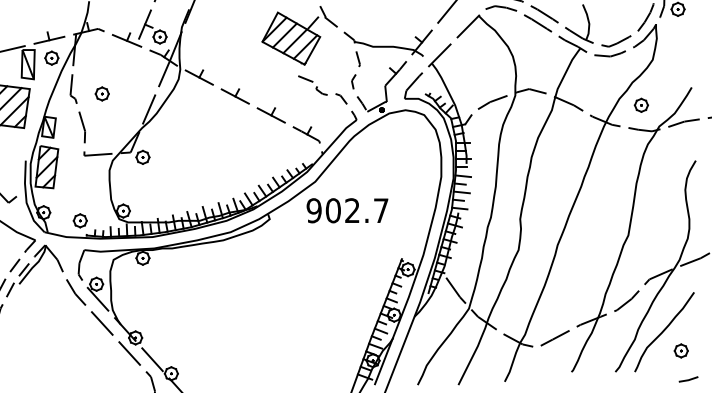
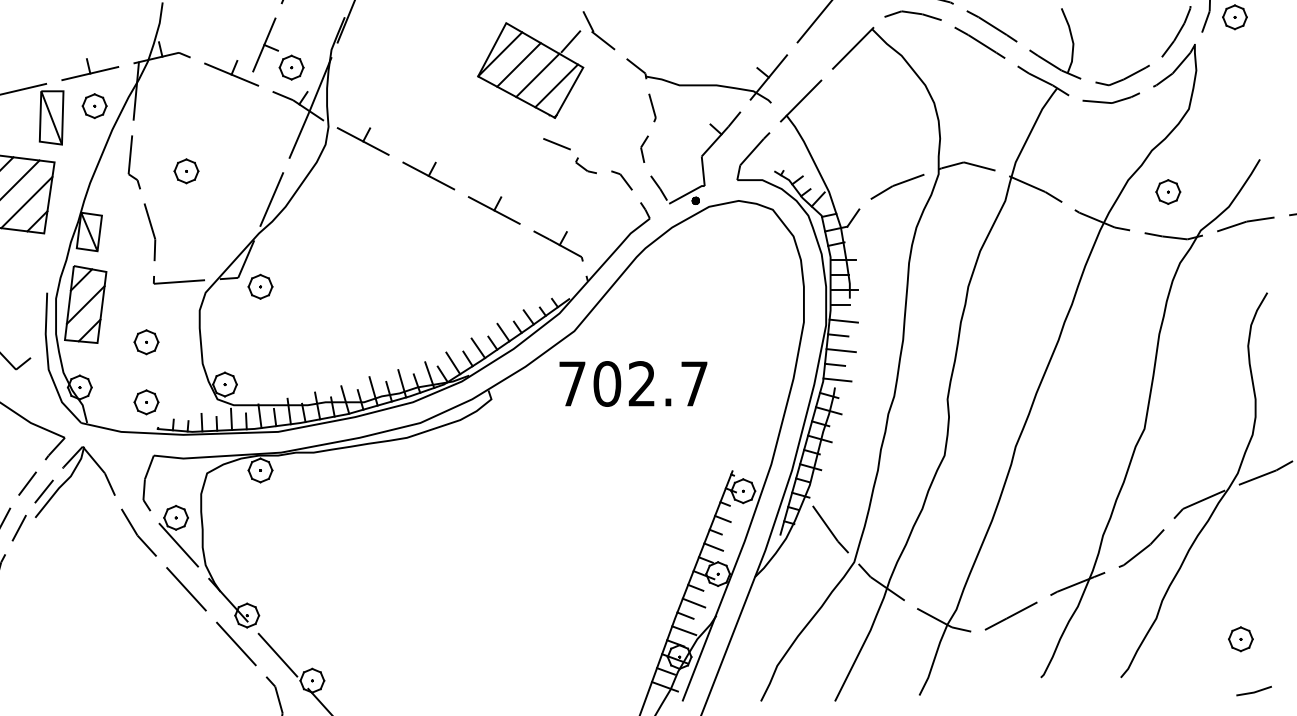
part: (79, 187) -> (144, 341), added
text: (313, 210) -> (571, 383), 902.7 -> 702.7
curve: (664, 331) -> (1210, 603), removed

